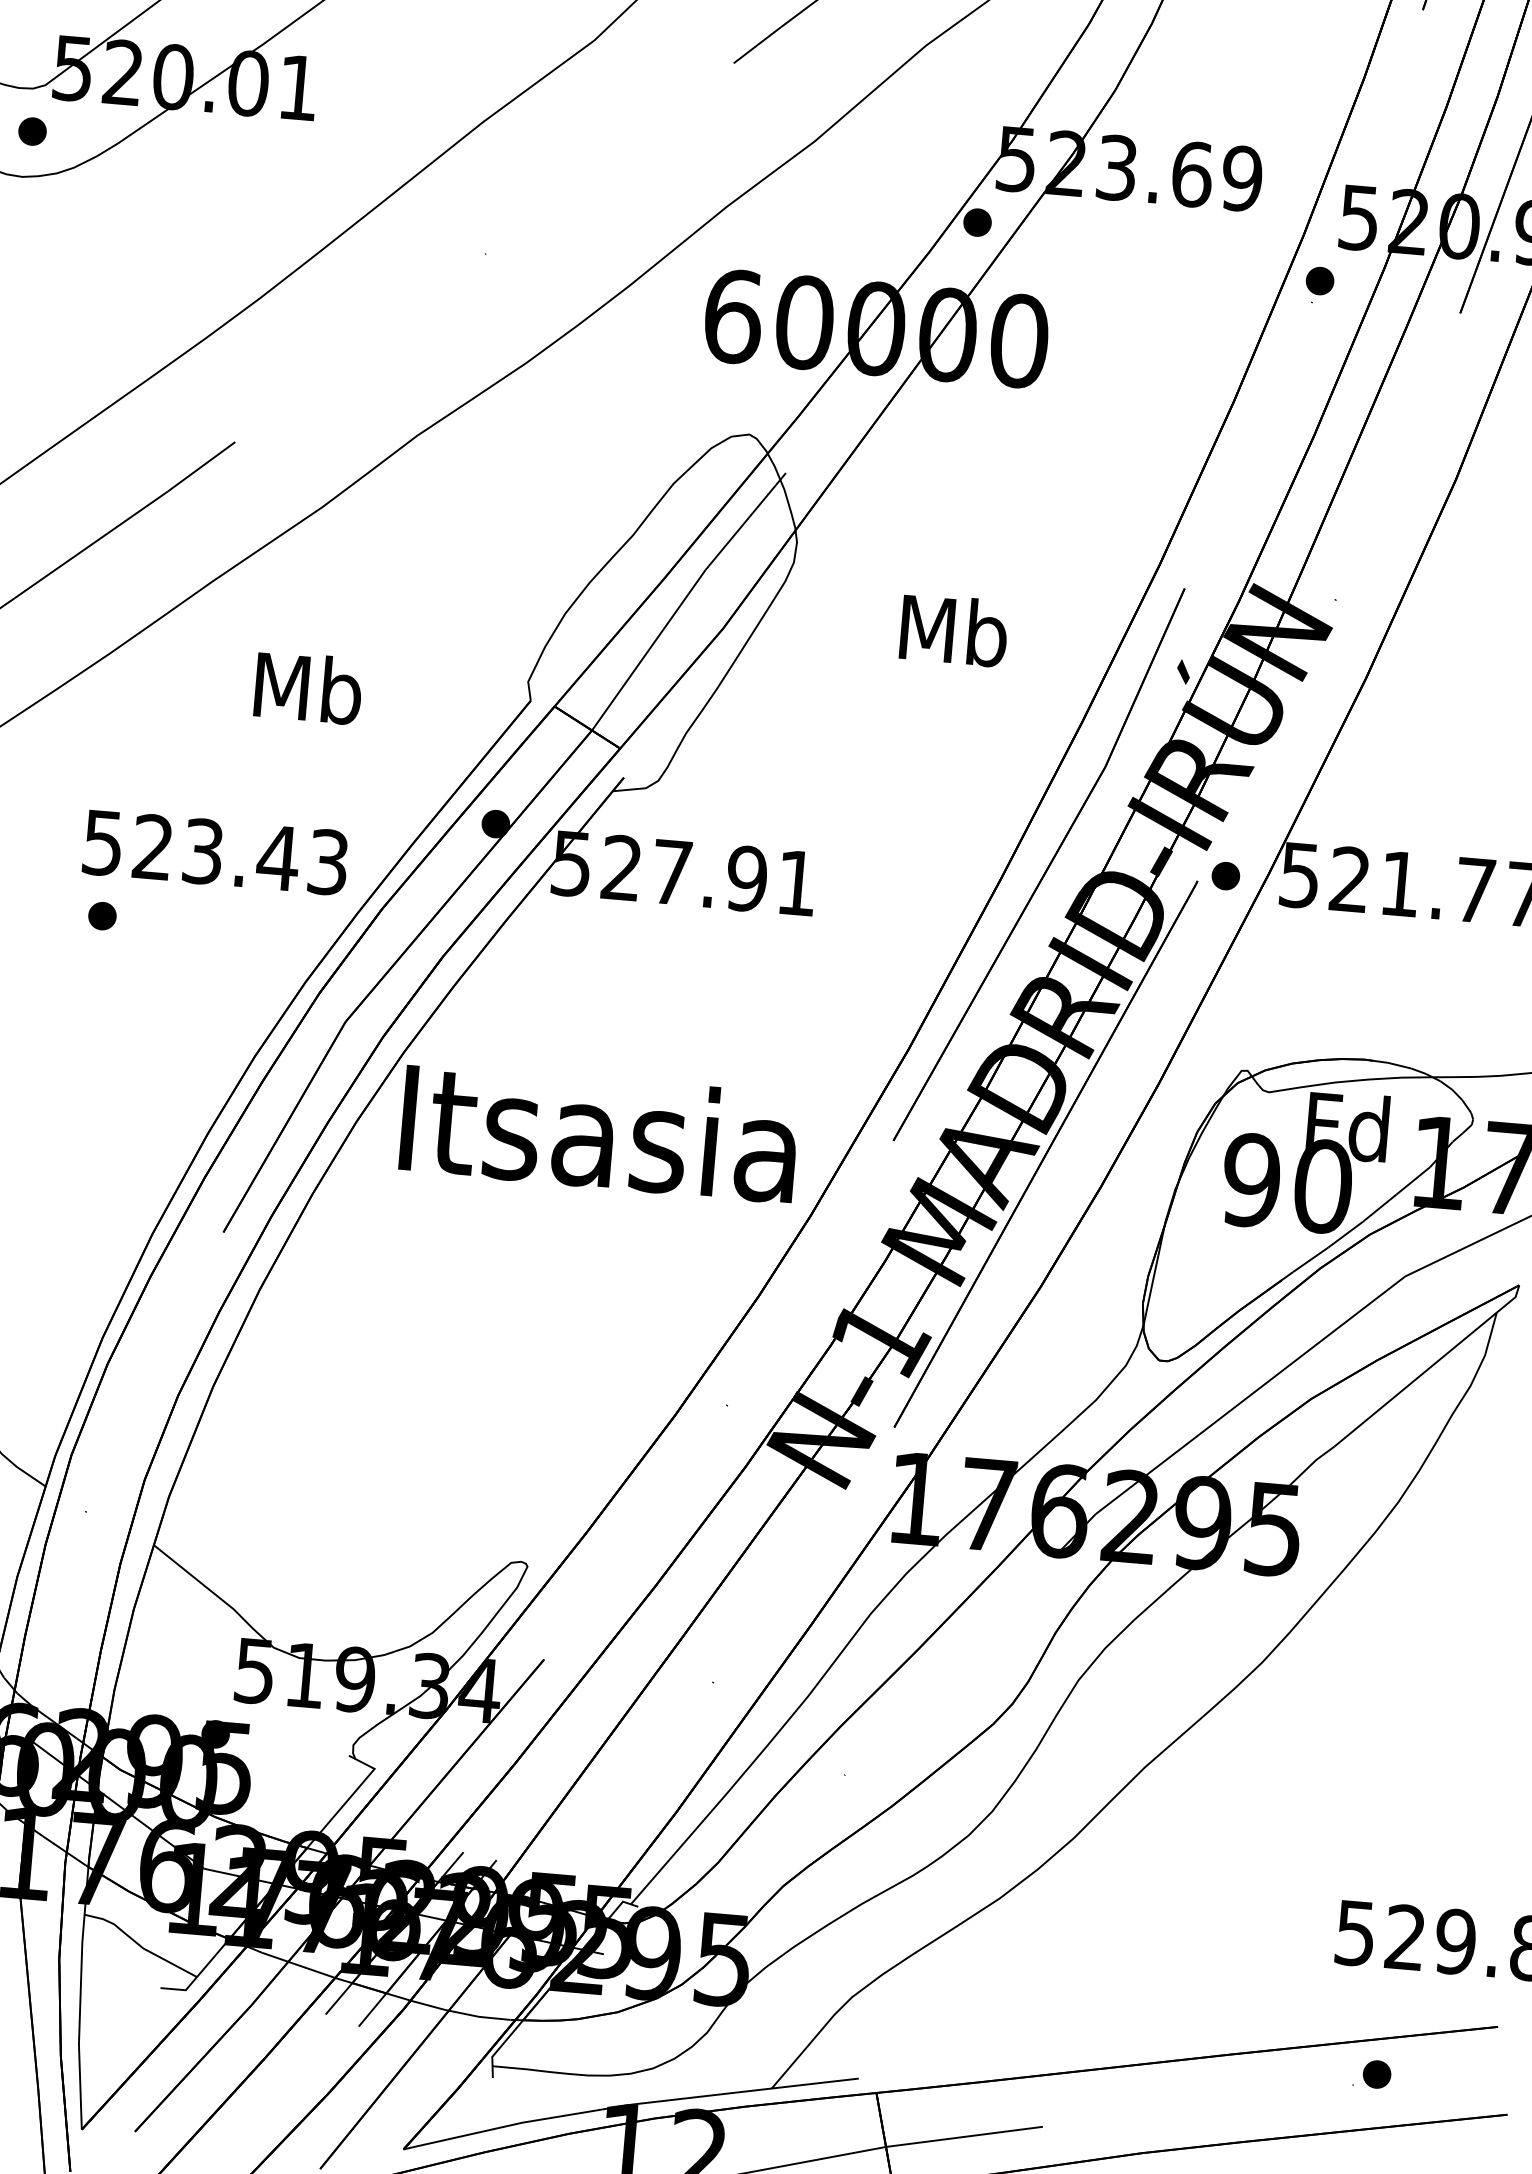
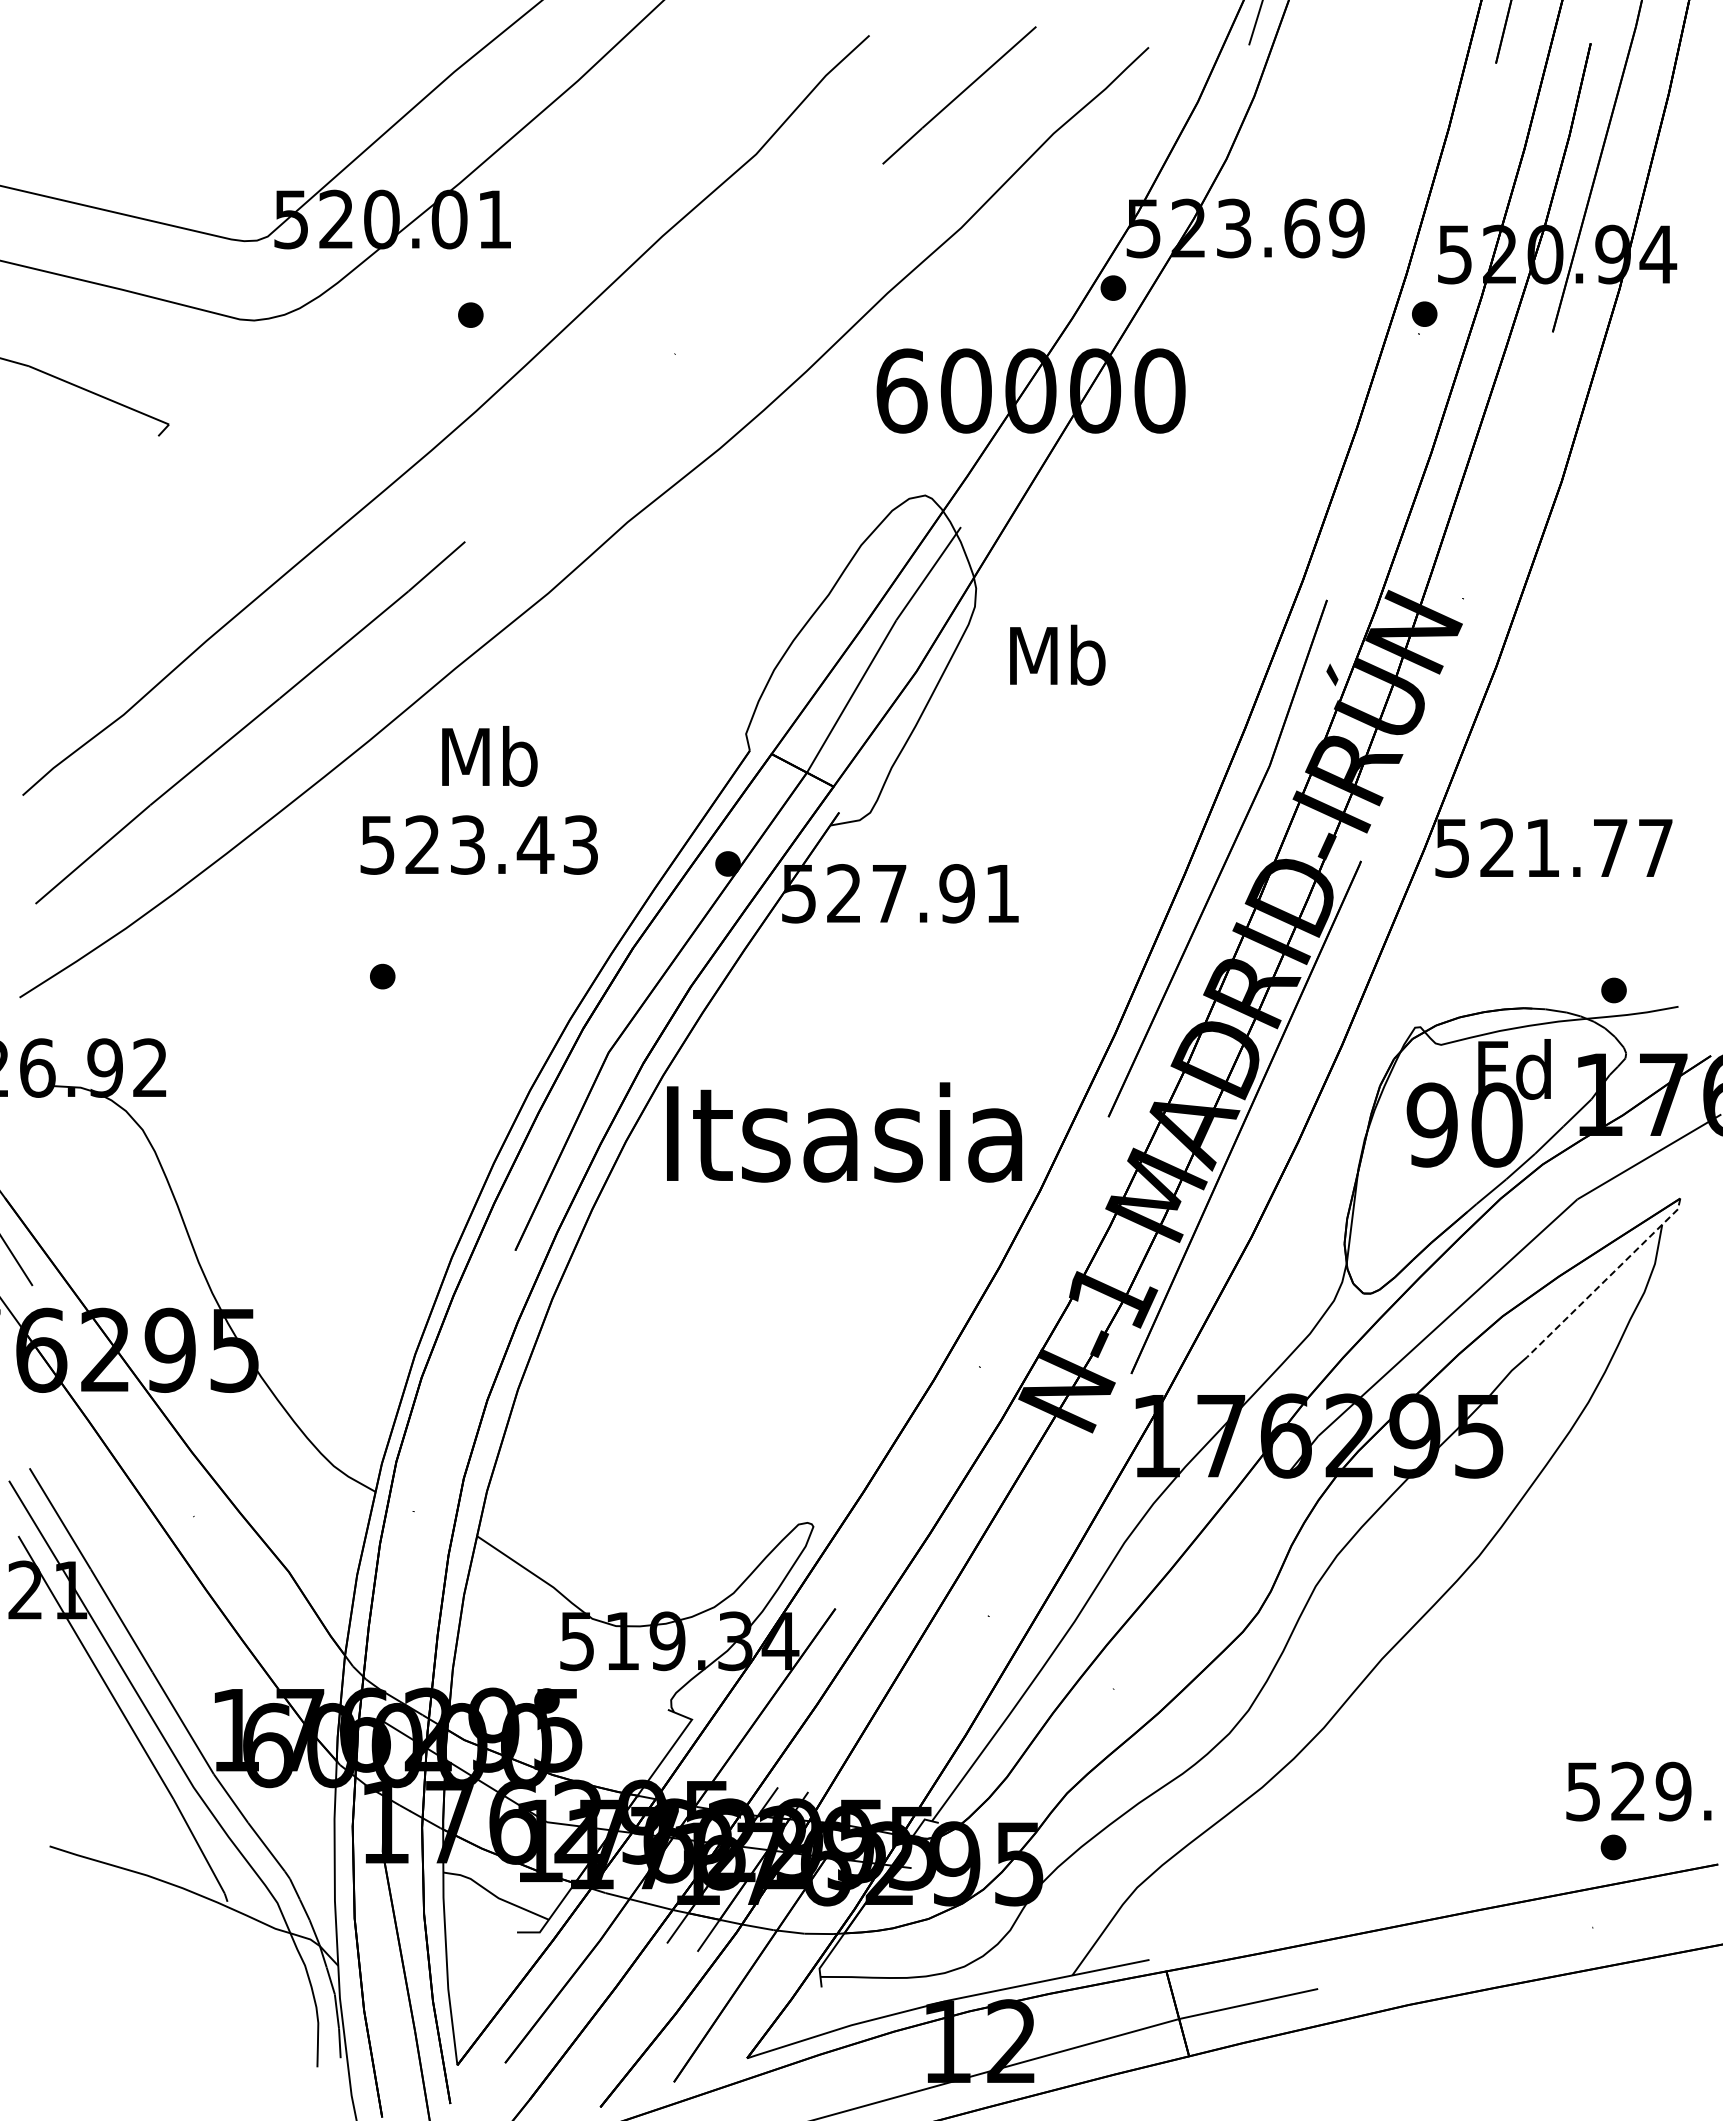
part: (32, 130) -> (470, 314), moved
text: (953, 629) -> (1057, 654), moved
text: (308, 688) -> (489, 756), moved
text: (214, 851) -> (478, 844), moved
part: (1225, 876) -> (1613, 990), moved
line: (1429, 1368) -> (1606, 1279), solid -> dashed
part: (1377, 2074) -> (1613, 1847), moved

